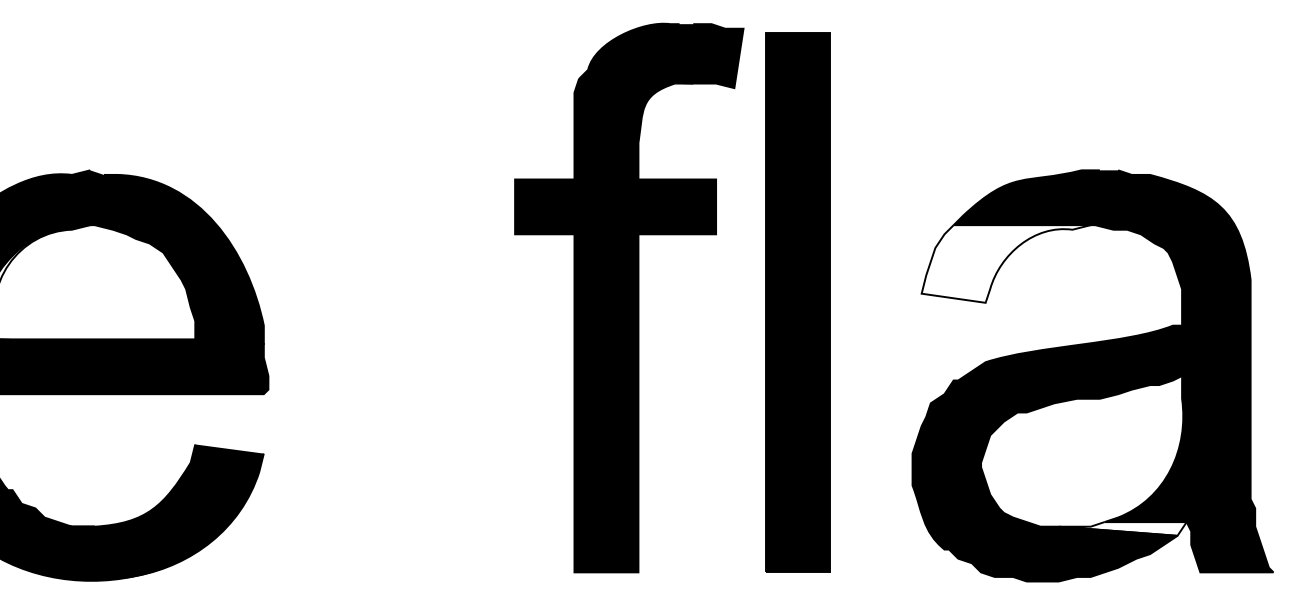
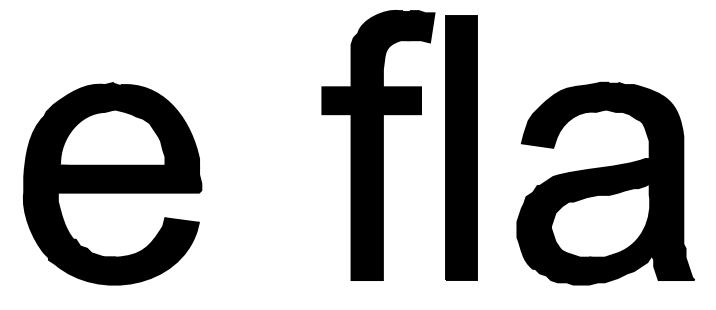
fill: (1004, 263) -> (562, 128), added
fill: (1122, 528) -> (620, 258), added

